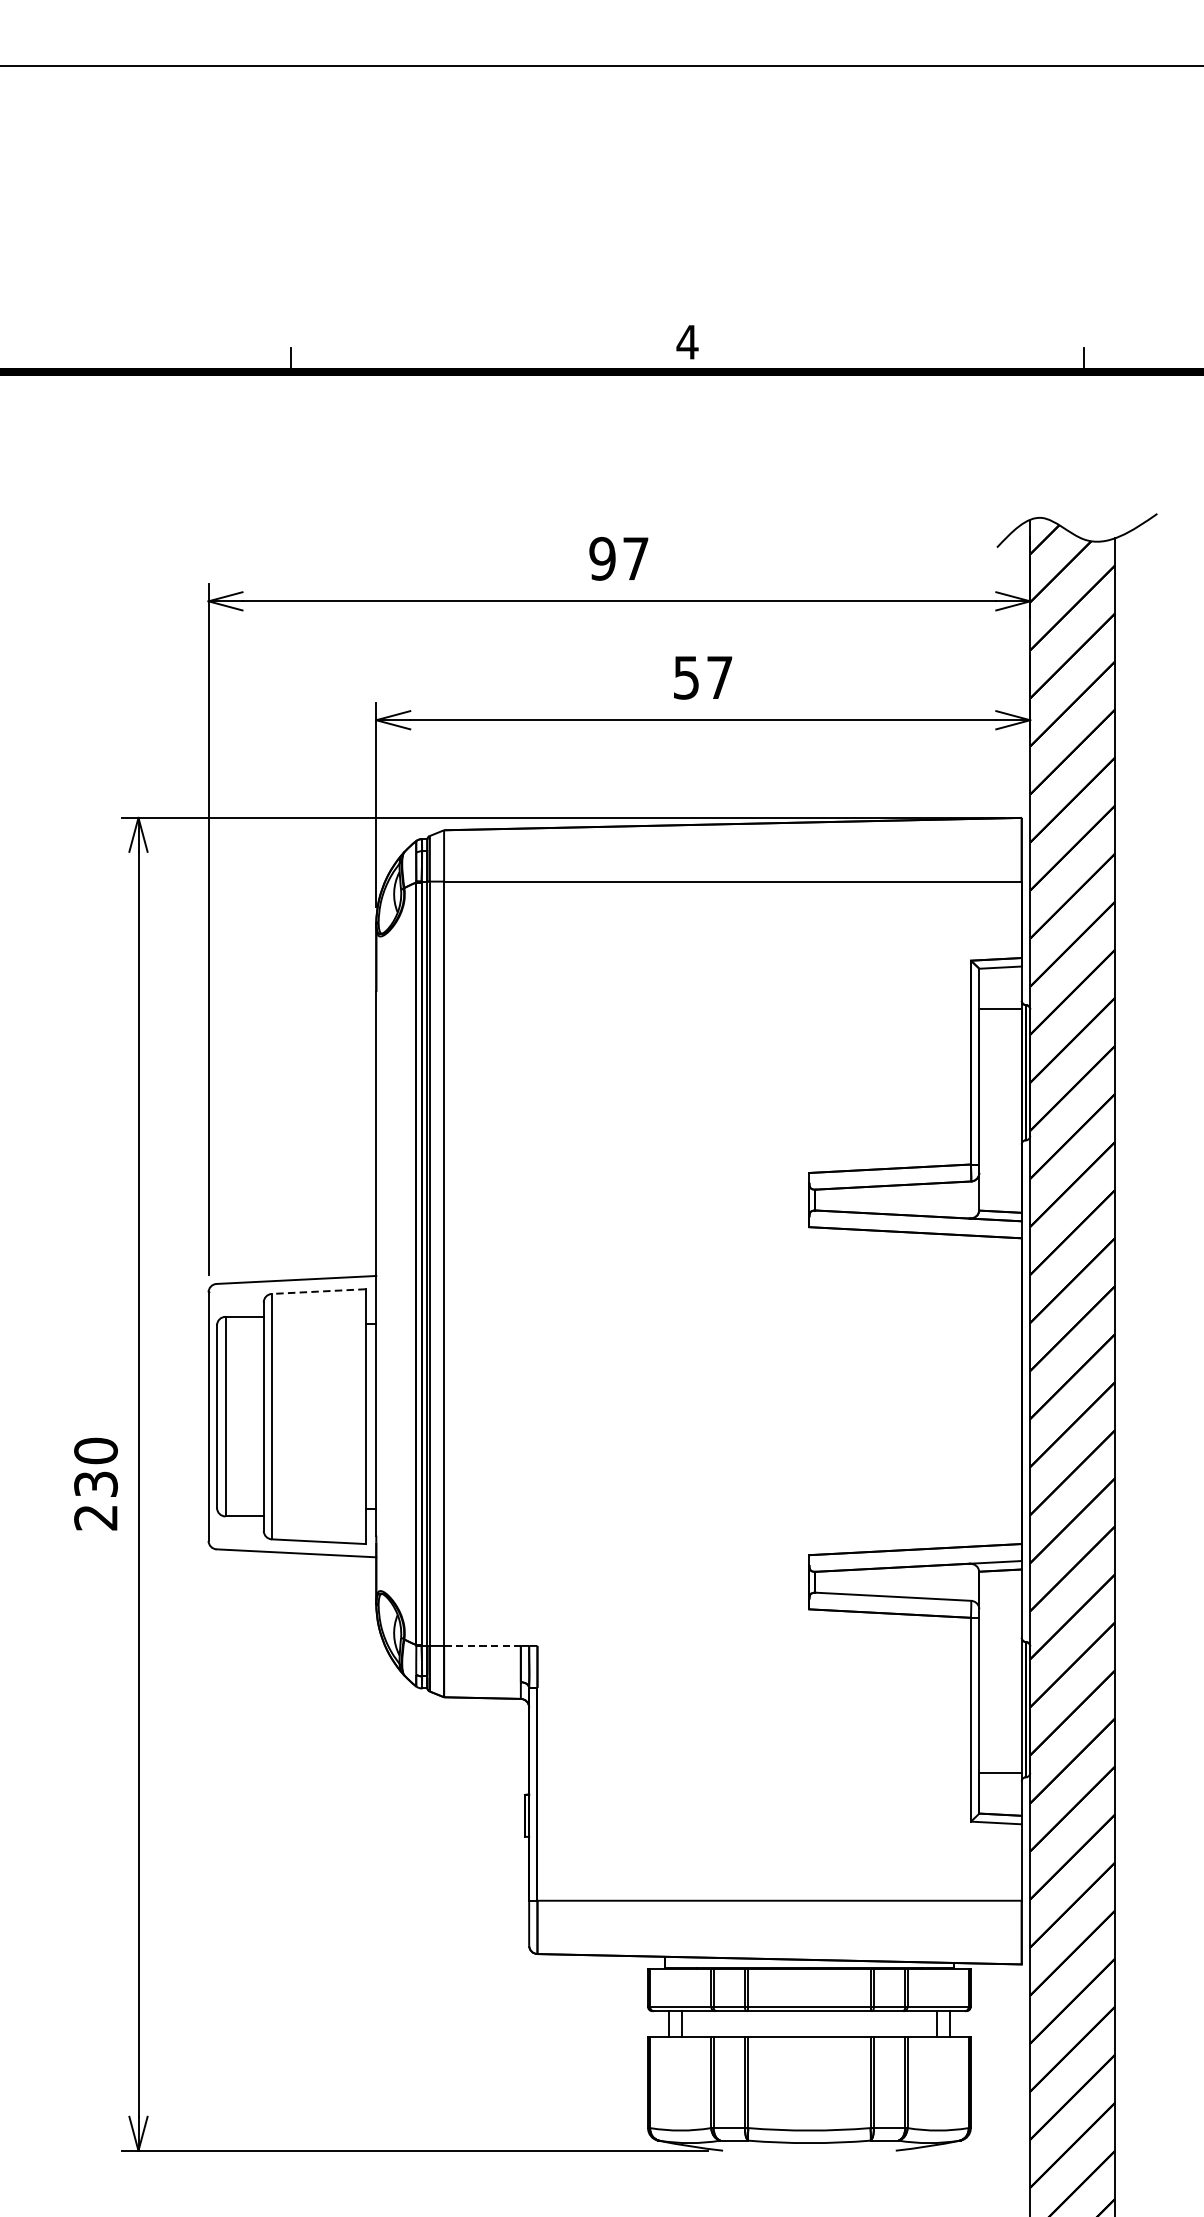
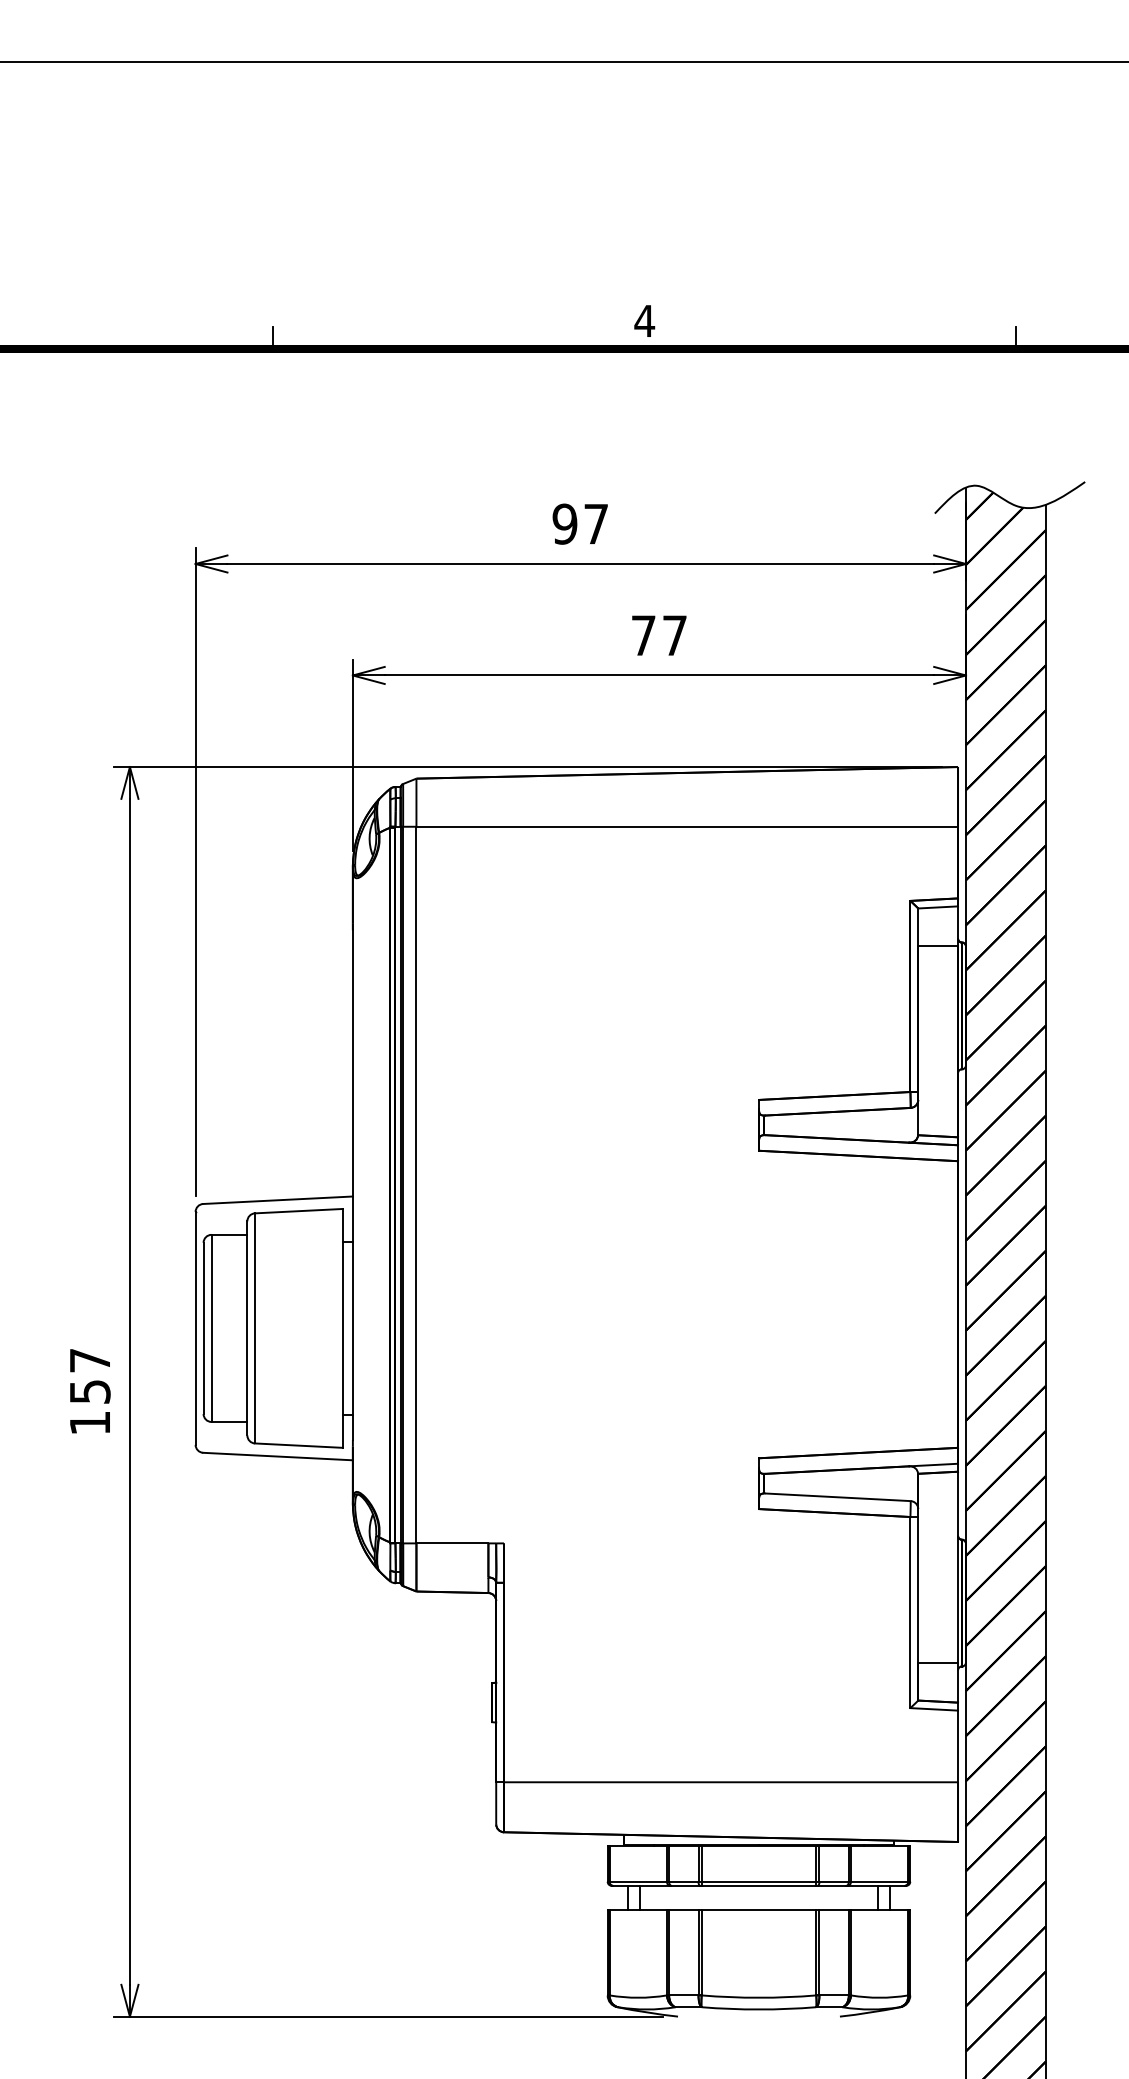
text: (686, 677) -> (643, 635), 57 -> 77
line: (318, 1291) -> (298, 1211), dashed -> solid
text: (95, 1483) -> (89, 1391), 230 -> 157
line: (482, 1646) -> (452, 1543), dashed -> solid

